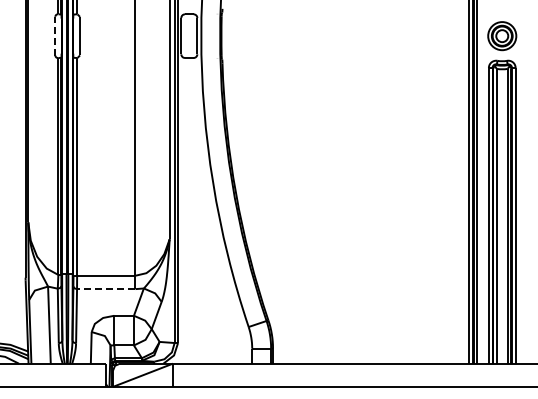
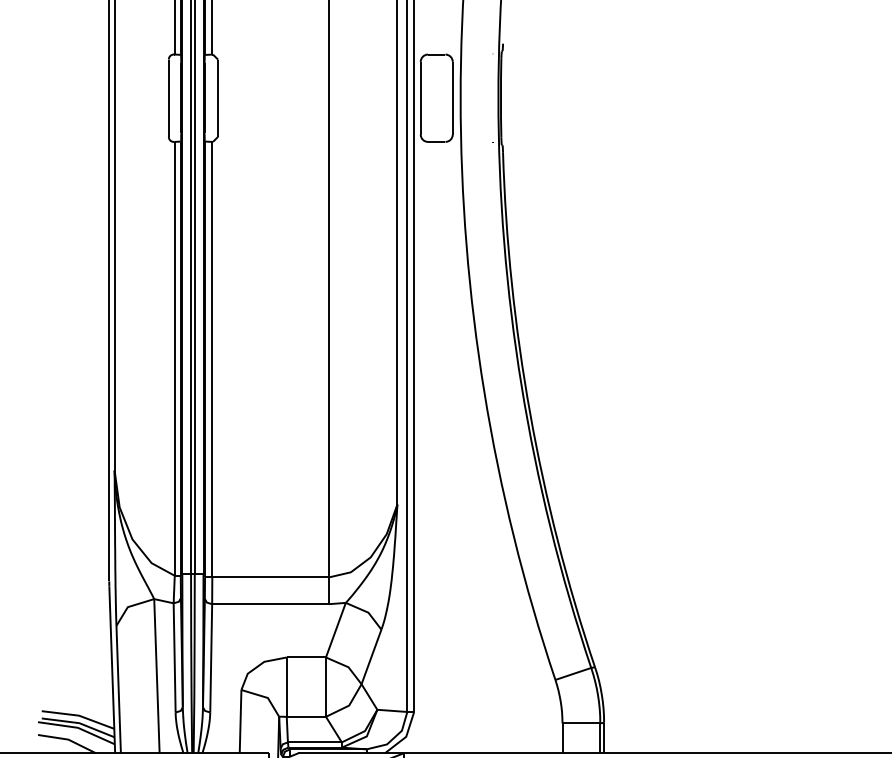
line: (55, 35) -> (169, 96), dashed -> solid
line: (105, 289) -> (269, 604), dashed -> solid

